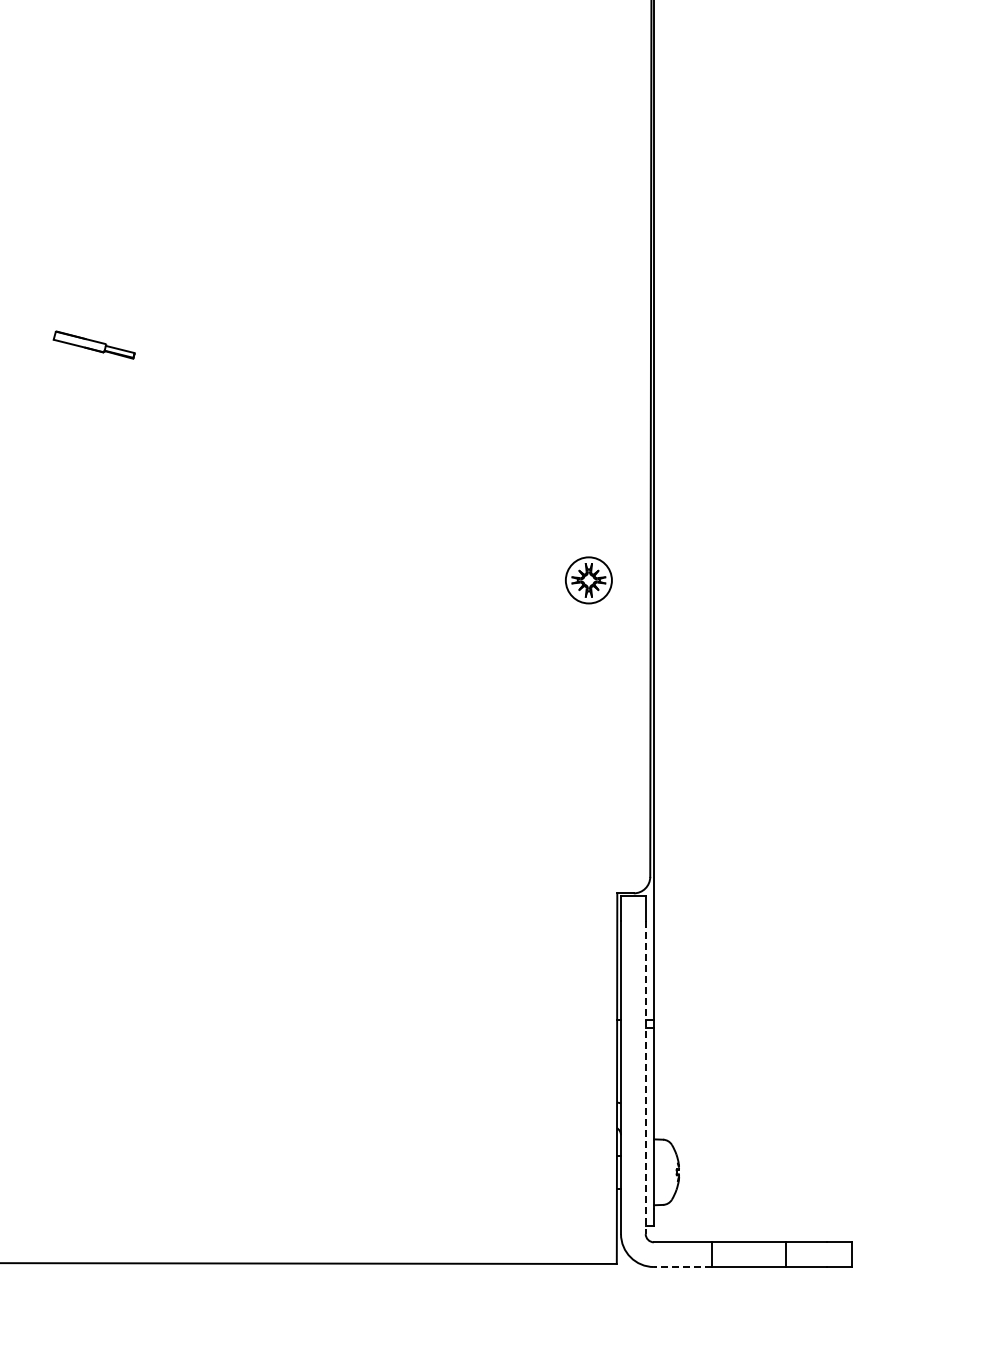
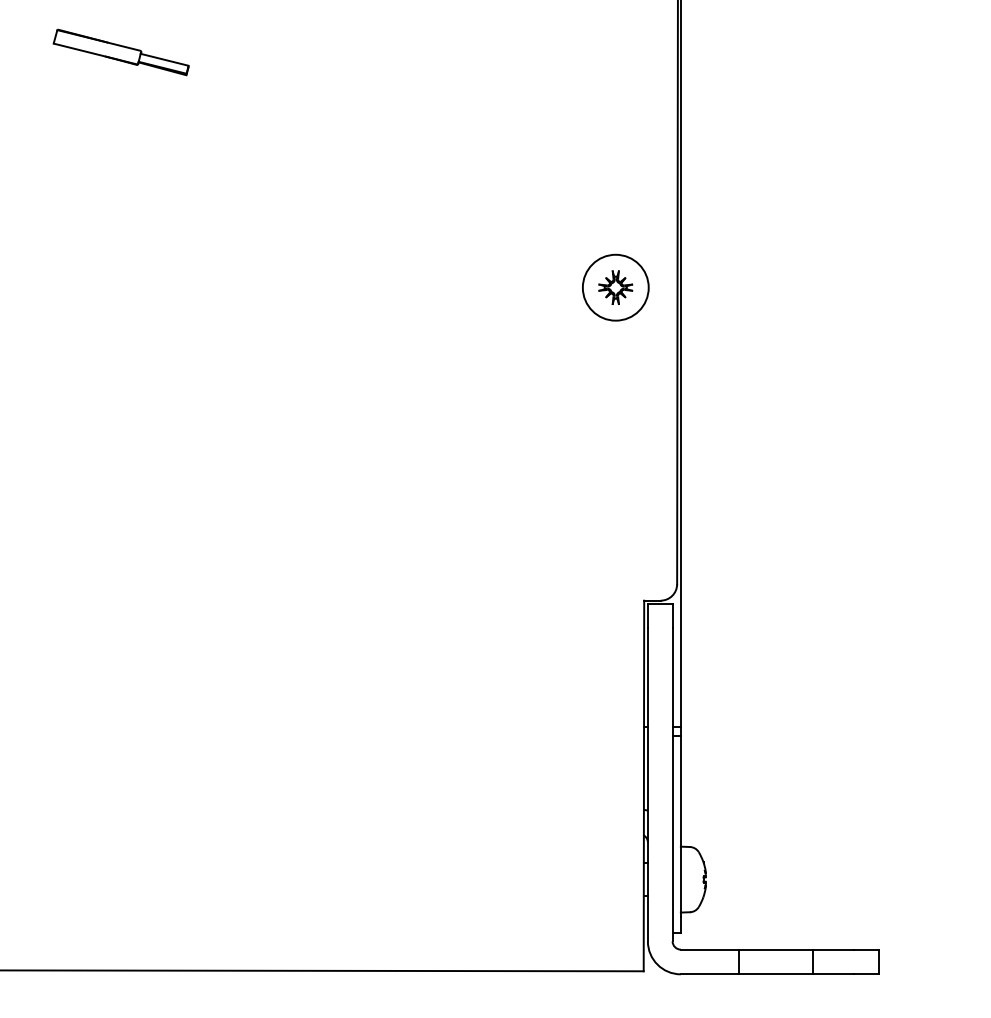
part: (93, 344) -> (120, 51), size x1.67
circle: (588, 580) -> (615, 287), size x1.43
line: (645, 1078) -> (672, 785), dashed -> solid
line: (682, 1267) -> (709, 974), dashed -> solid

